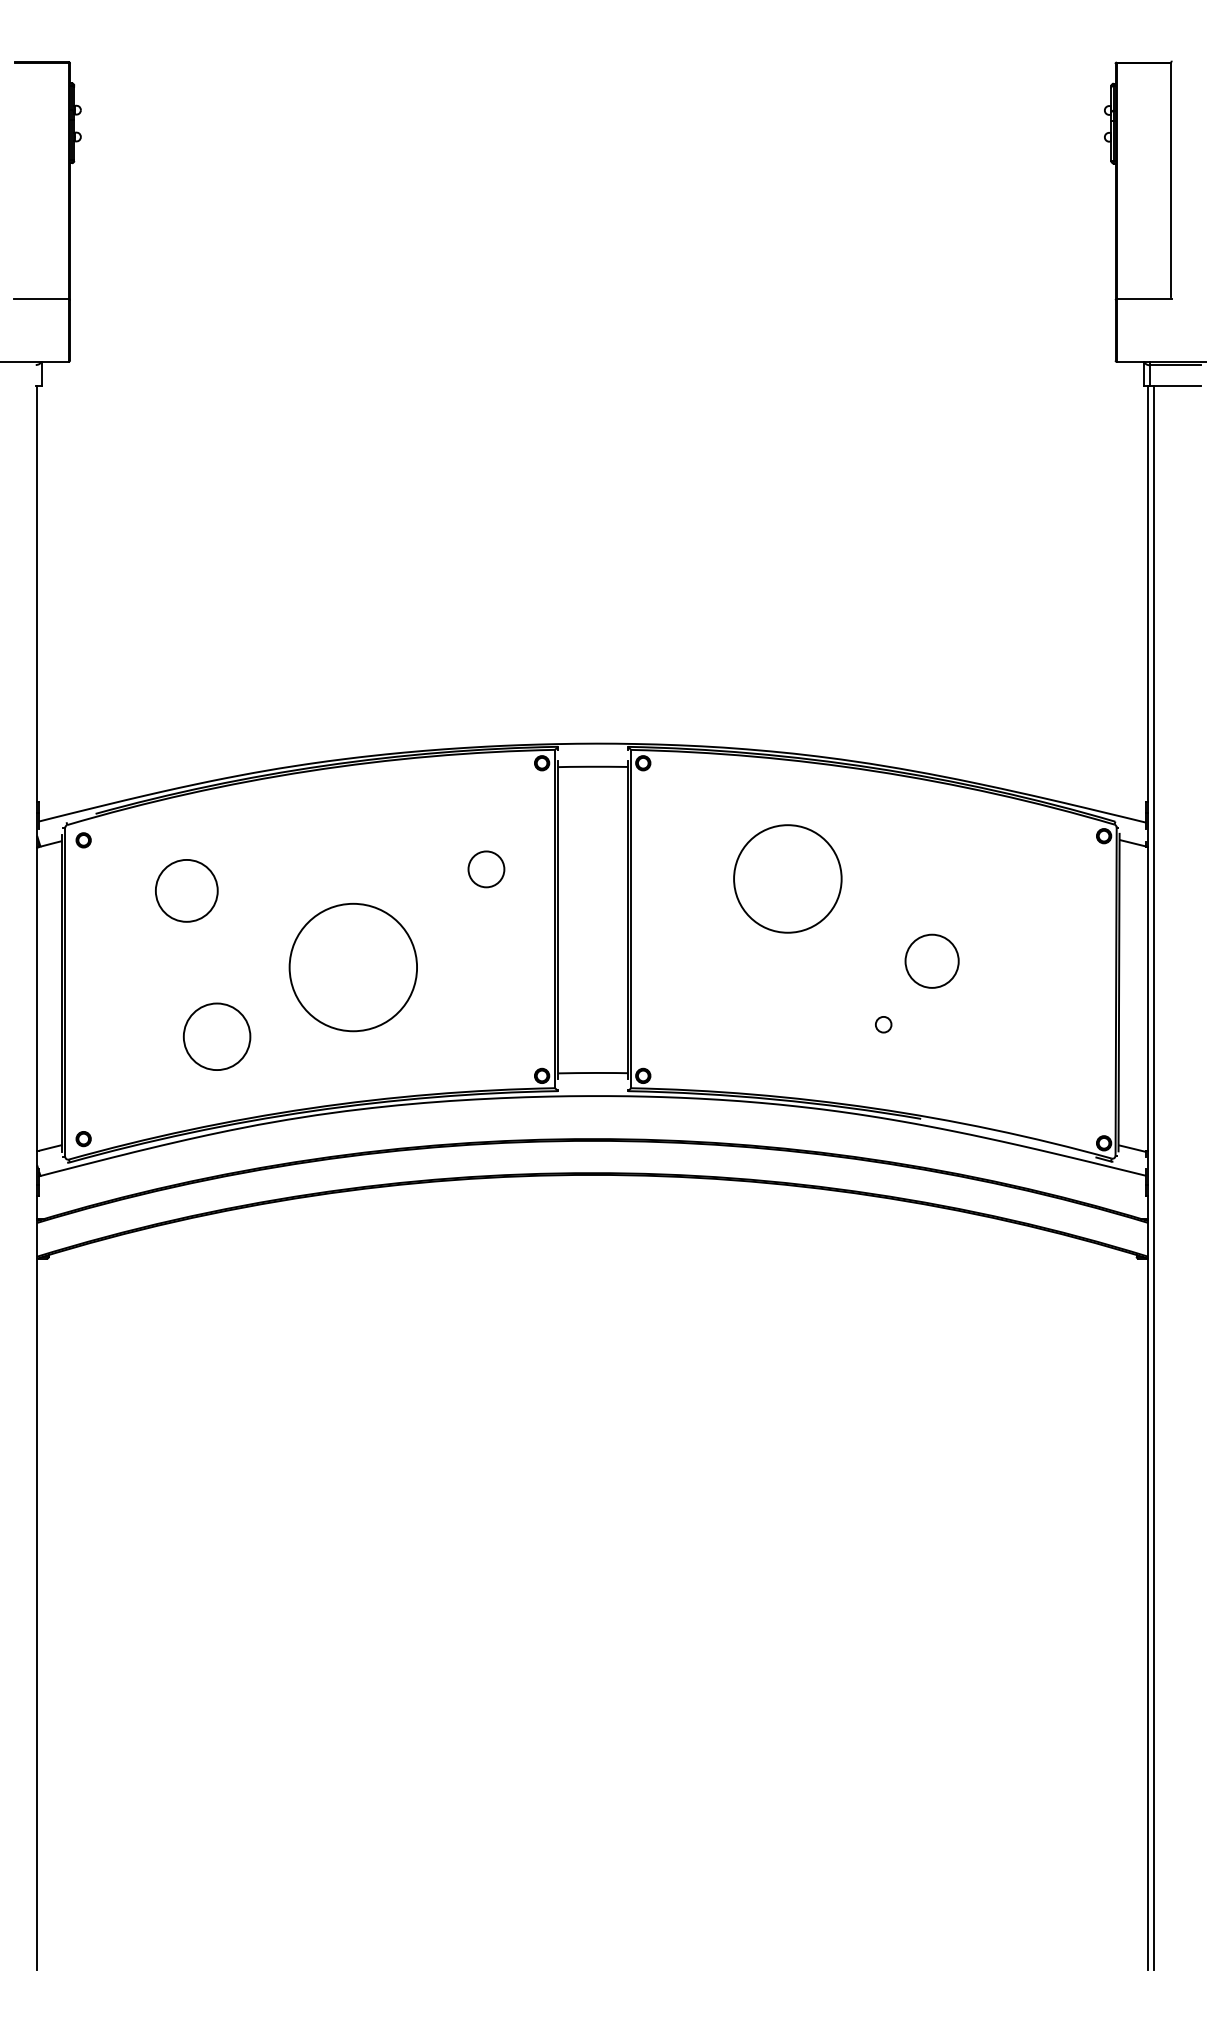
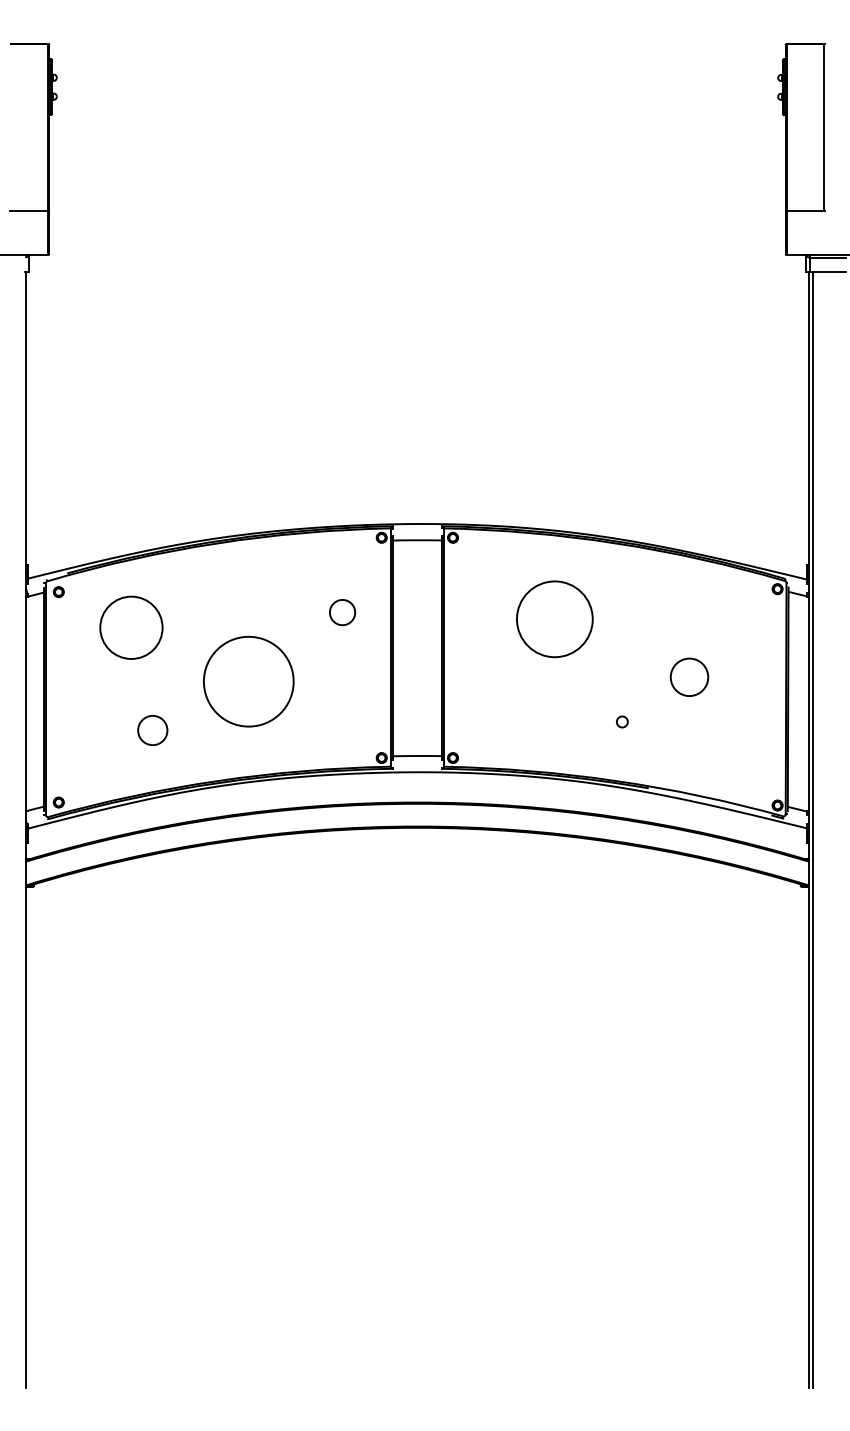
circle: (186, 890) -> (131, 627), size x1.43
circle: (932, 960) -> (689, 676), moved
circle: (216, 1036) -> (152, 730), size x0.62

